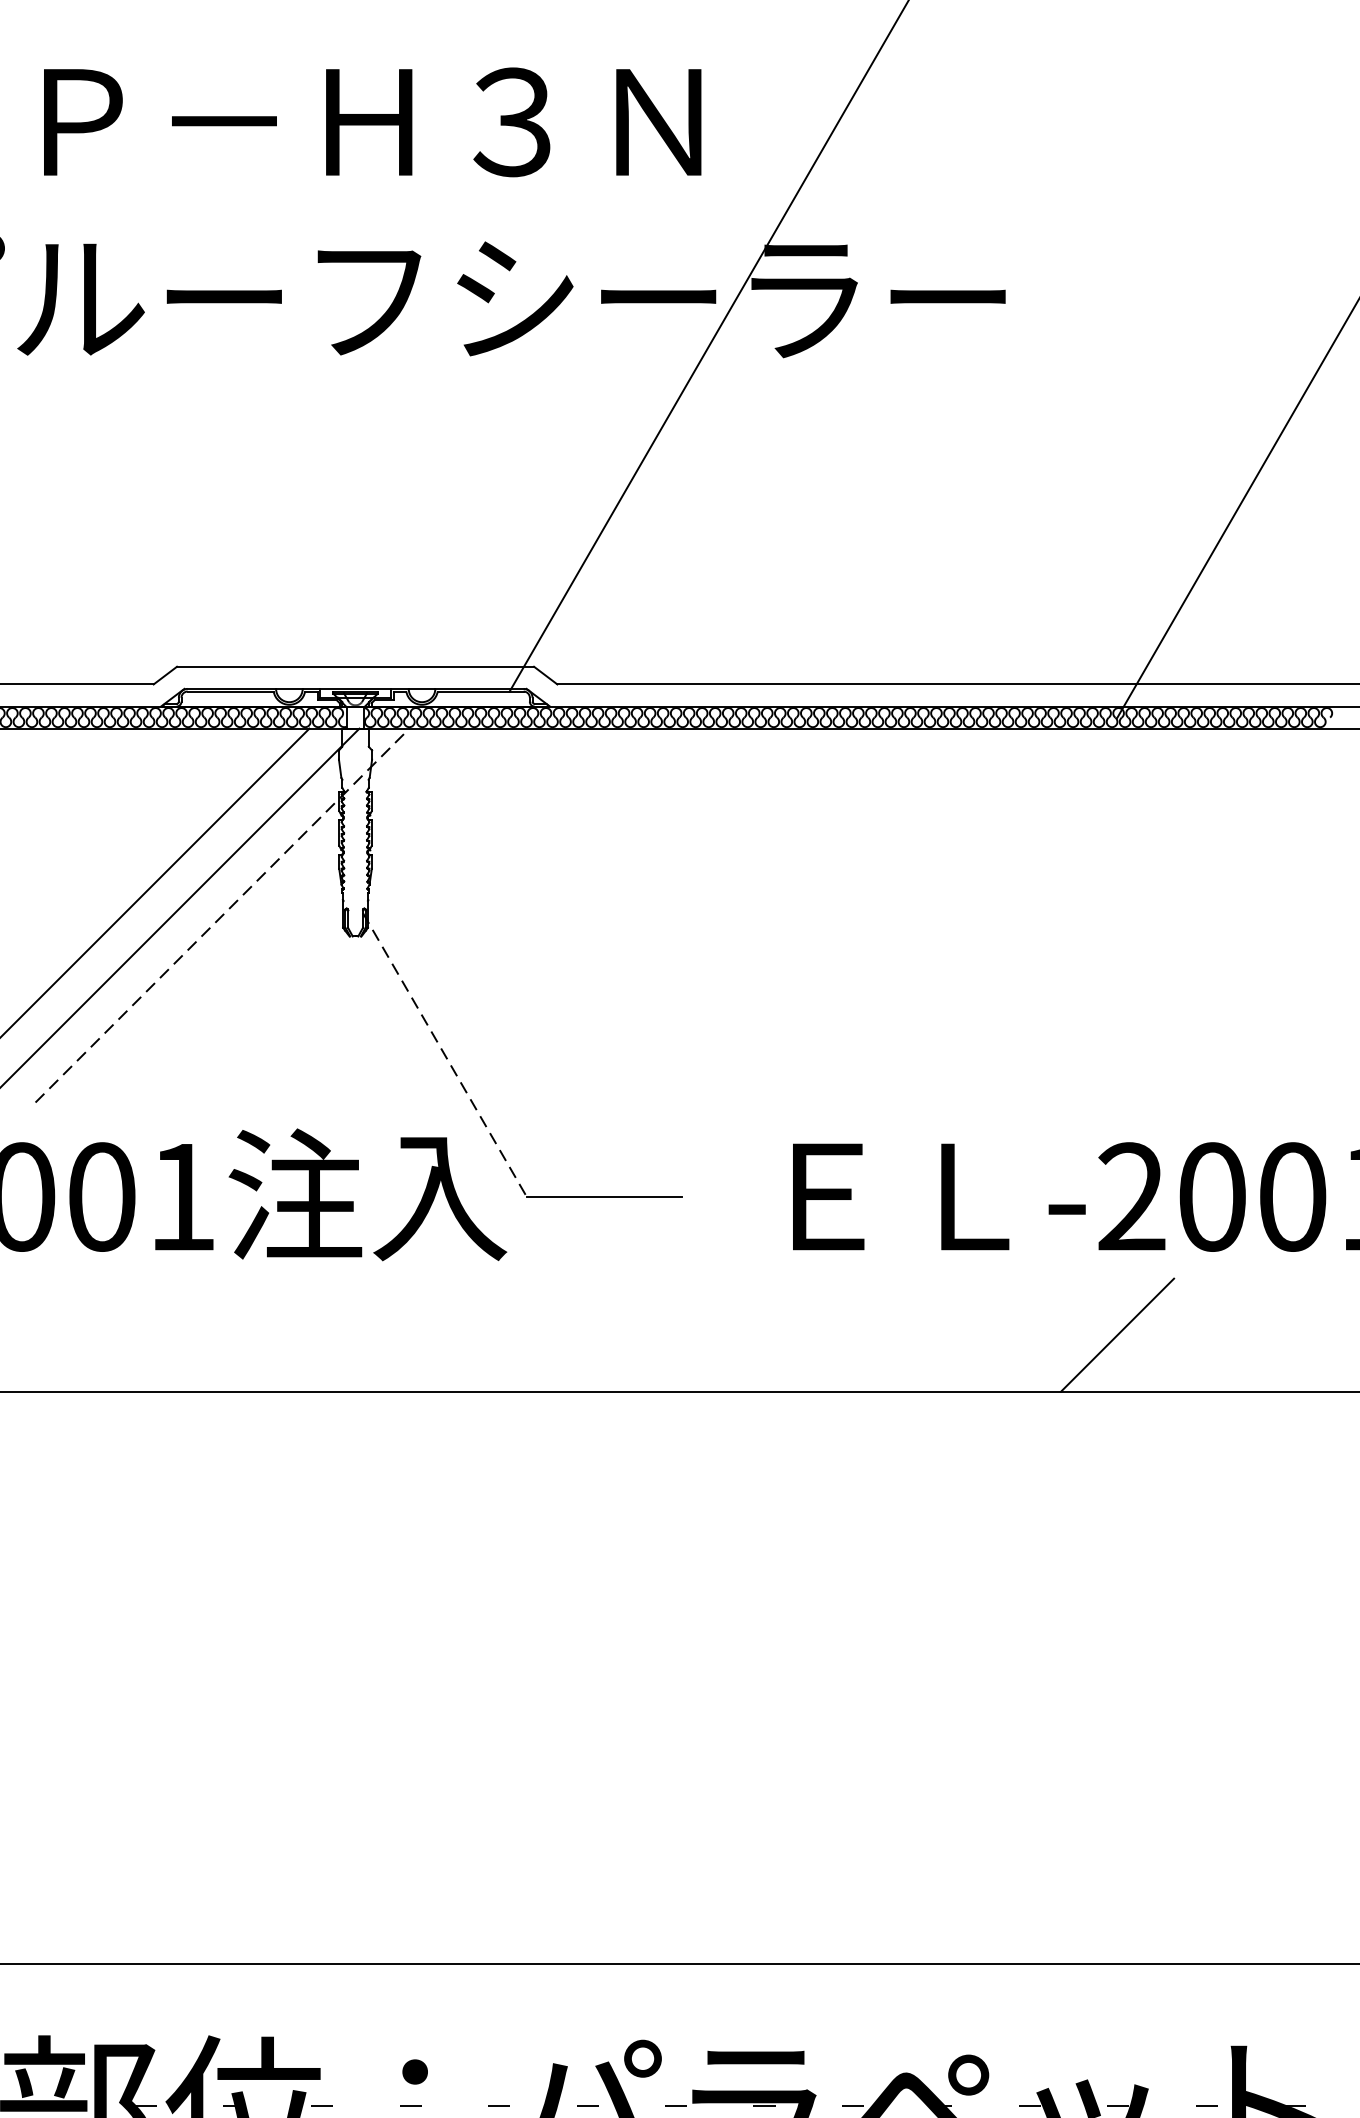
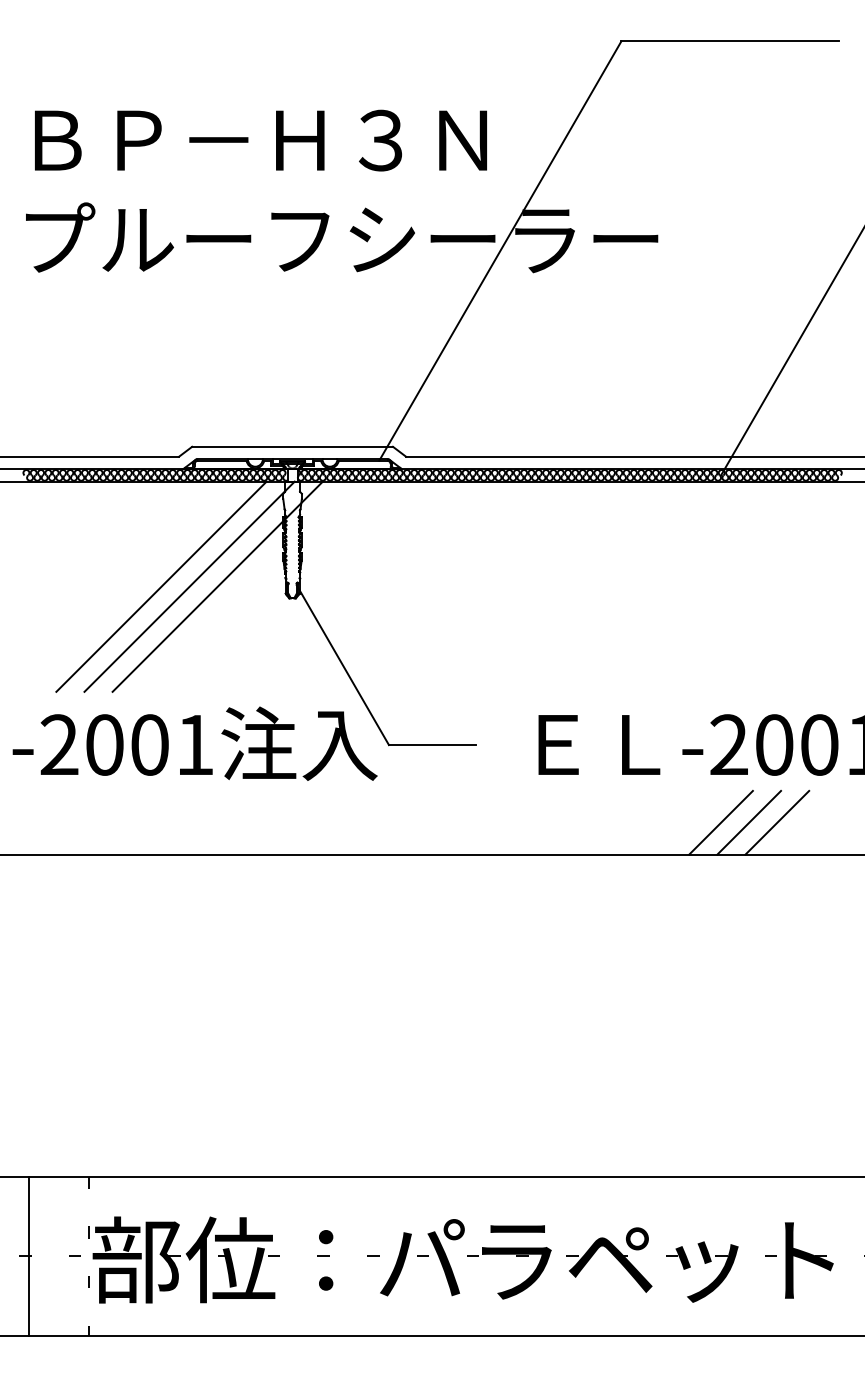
line: (222, 915) -> (217, 586), dashed -> solid
line: (446, 1055) -> (343, 665), dashed -> solid
line: (1167, 1334) -> (749, 822), added
line: (1217, 1334) -> (777, 822), added

